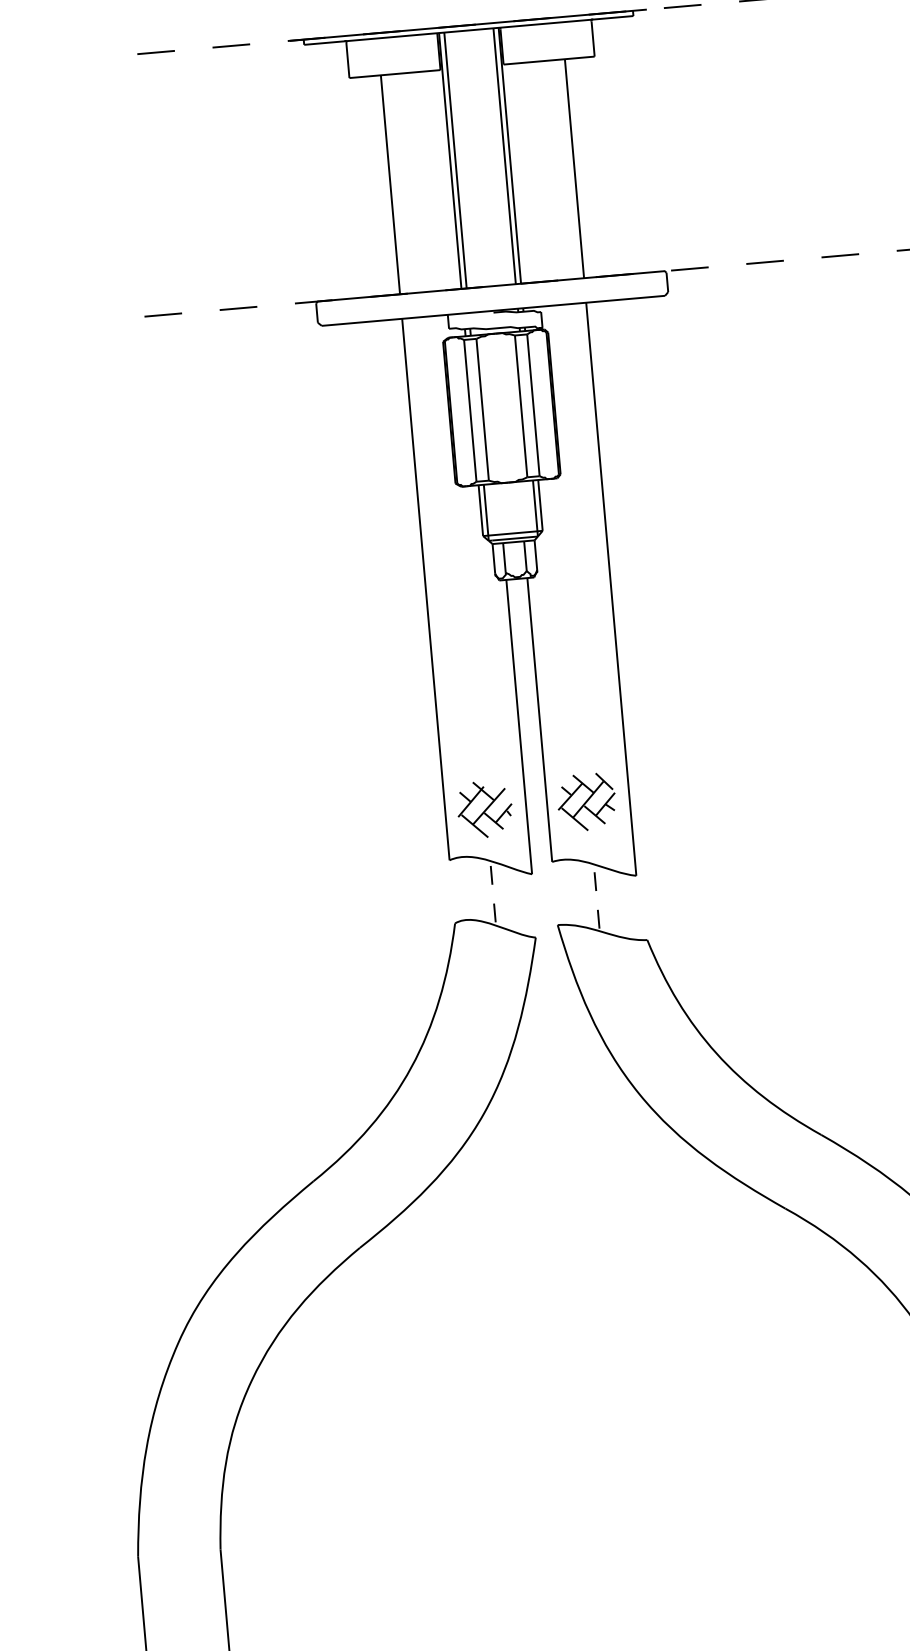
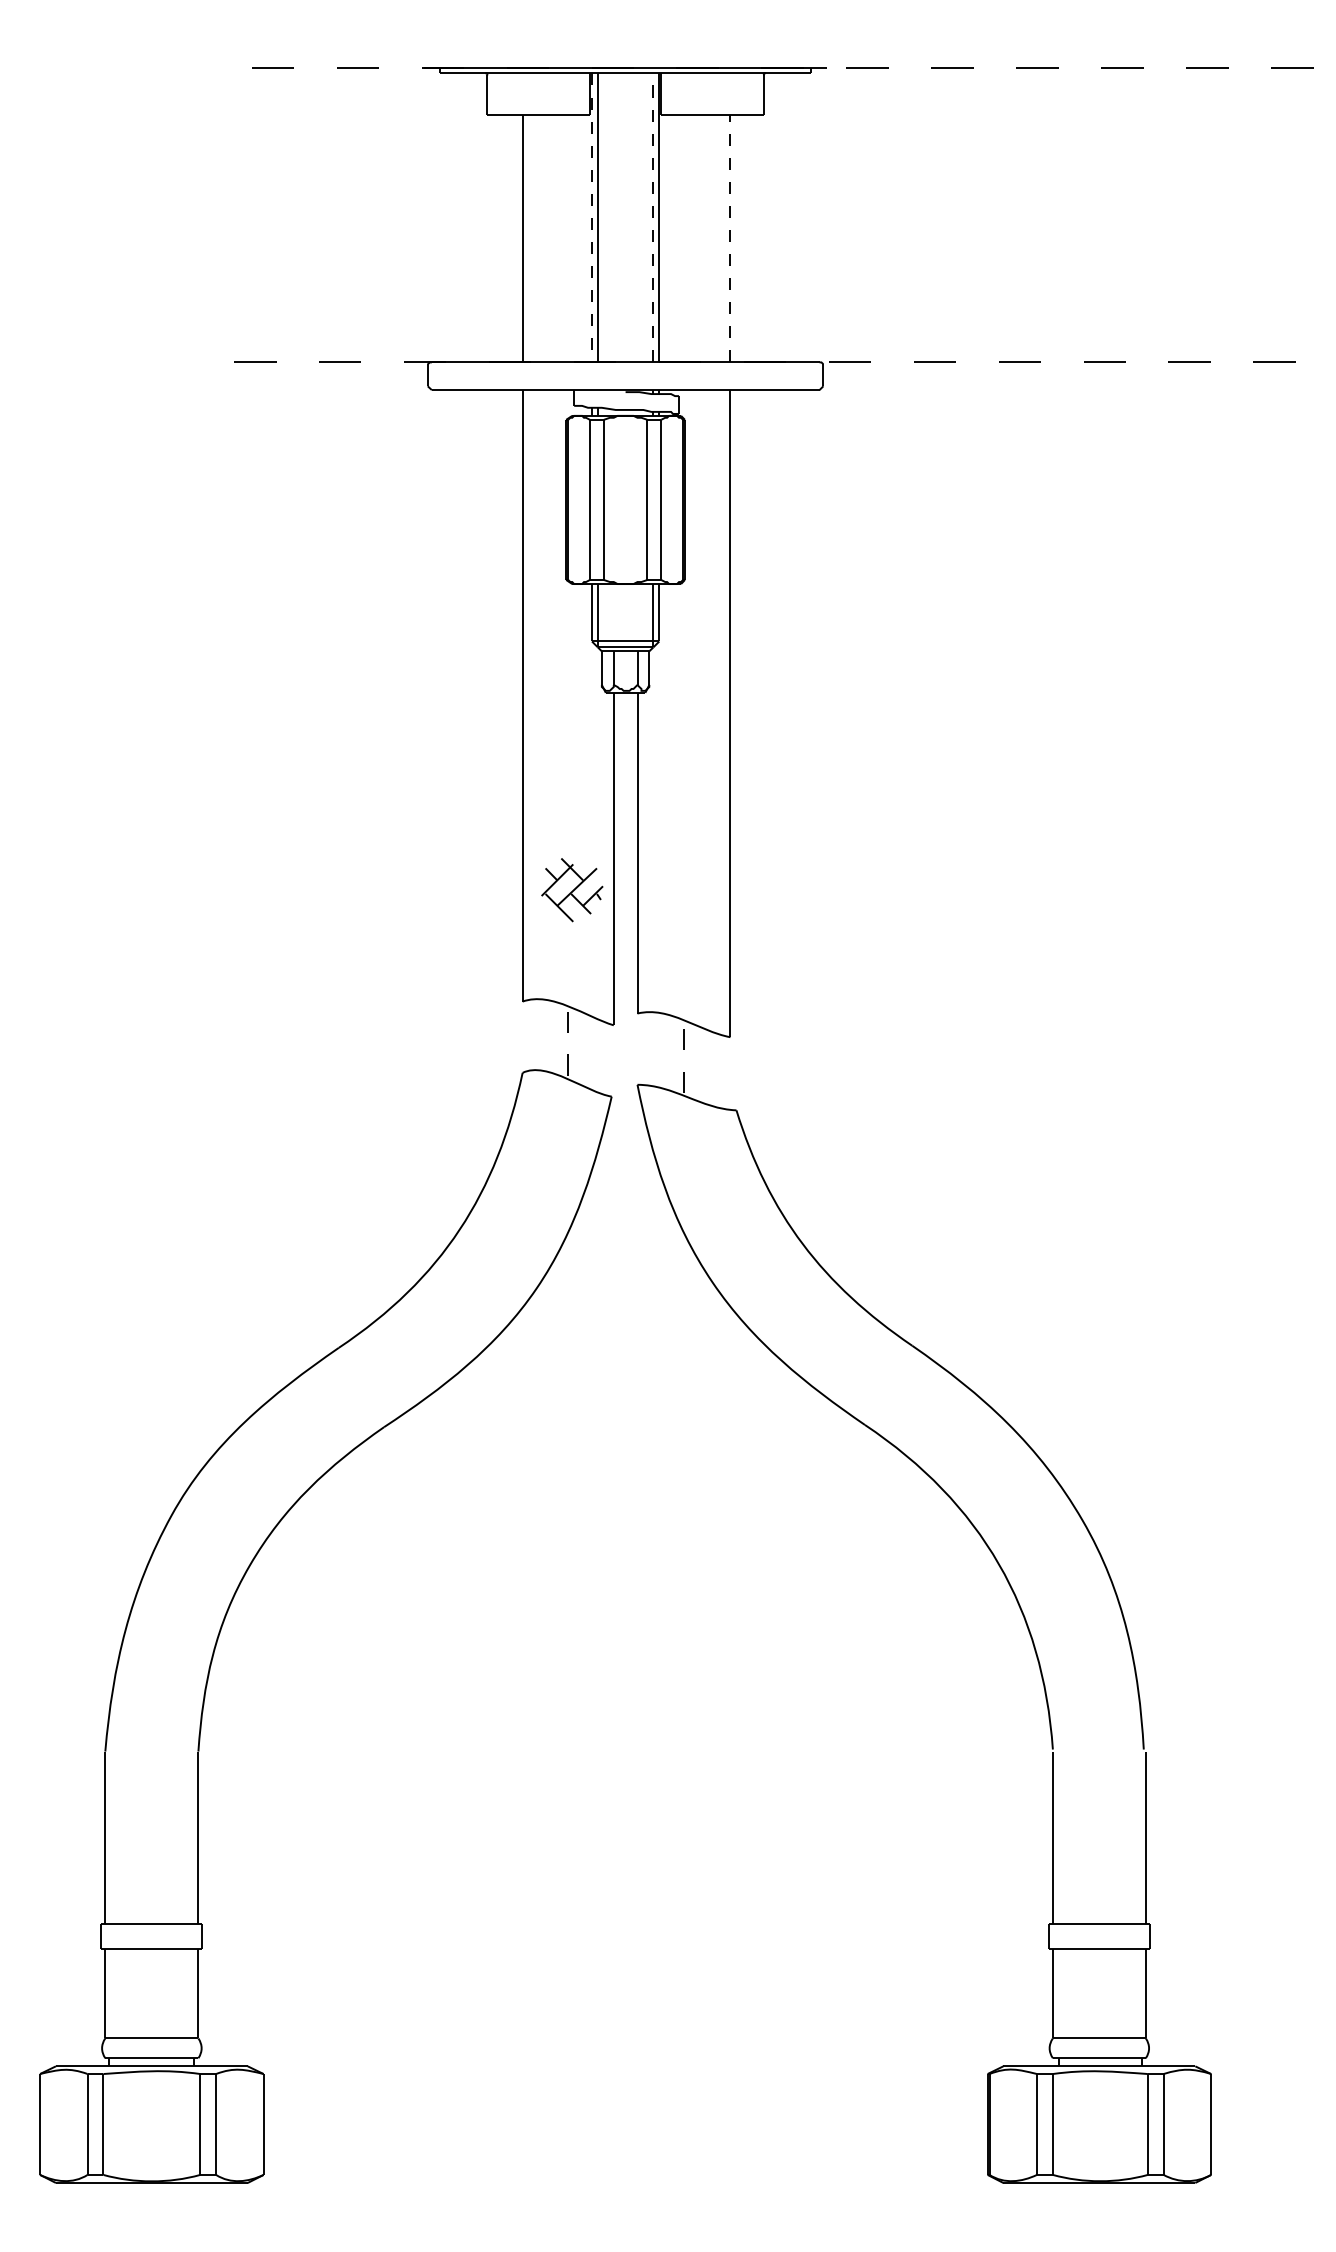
line: (504, 155) -> (653, 217), solid -> dashed
line: (449, 161) -> (591, 218), solid -> dashed
line: (574, 168) -> (730, 238), solid -> dashed
part: (587, 802) -> (682, 950), removed
part: (485, 809) -> (572, 890), moved

